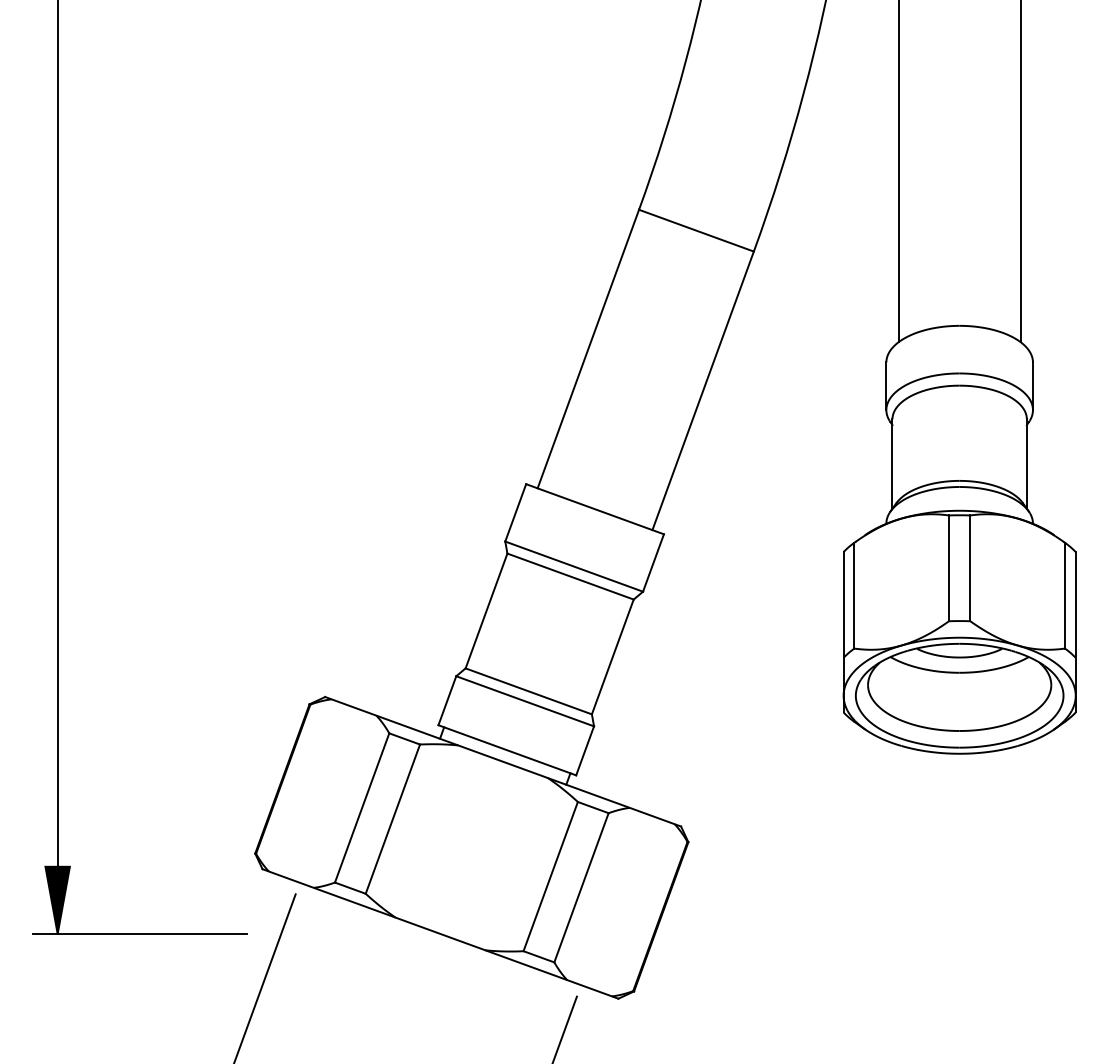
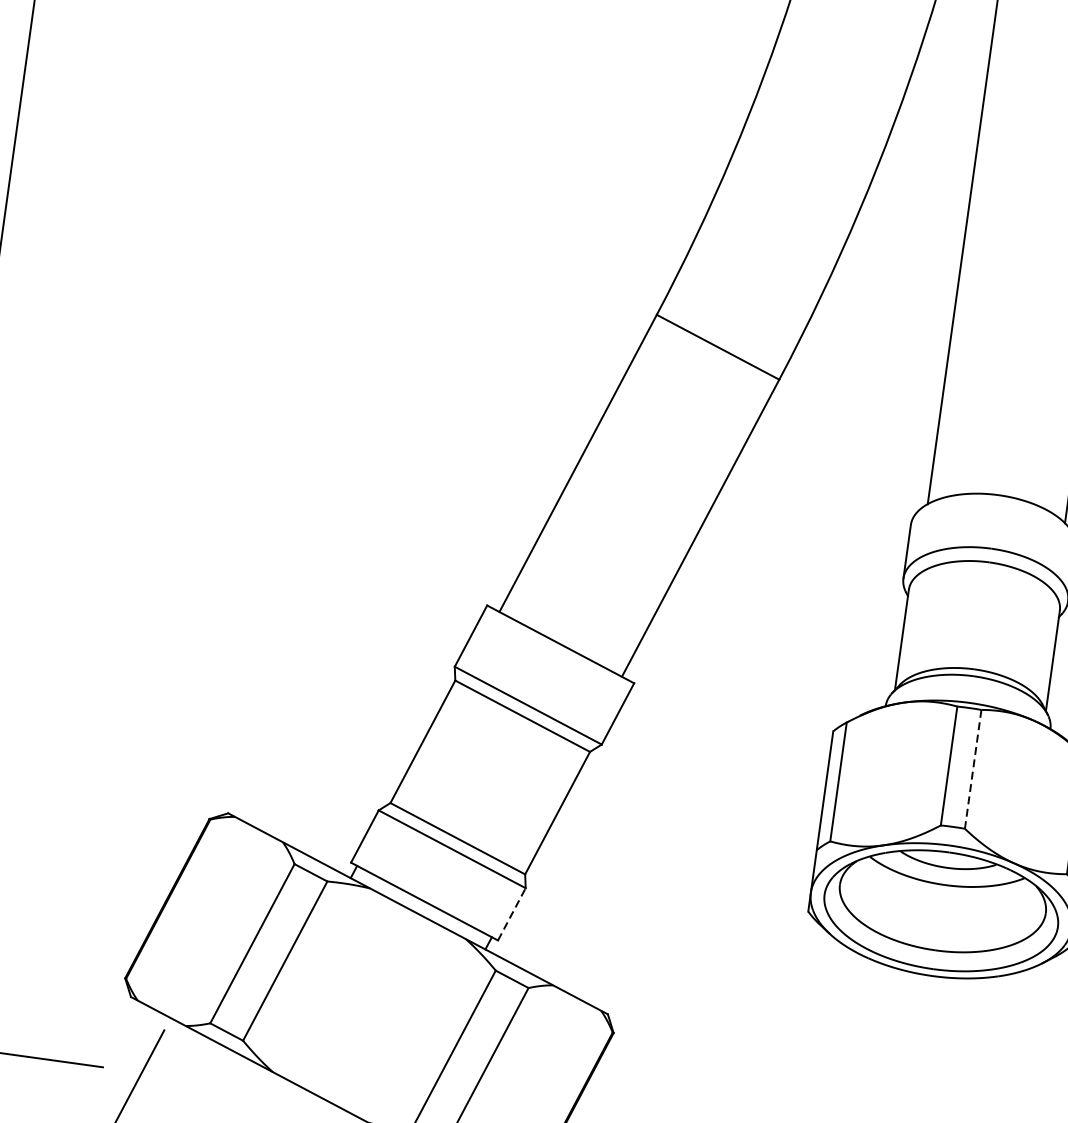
line: (970, 568) -> (973, 769), solid -> dashed
line: (585, 750) -> (512, 913), solid -> dashed

